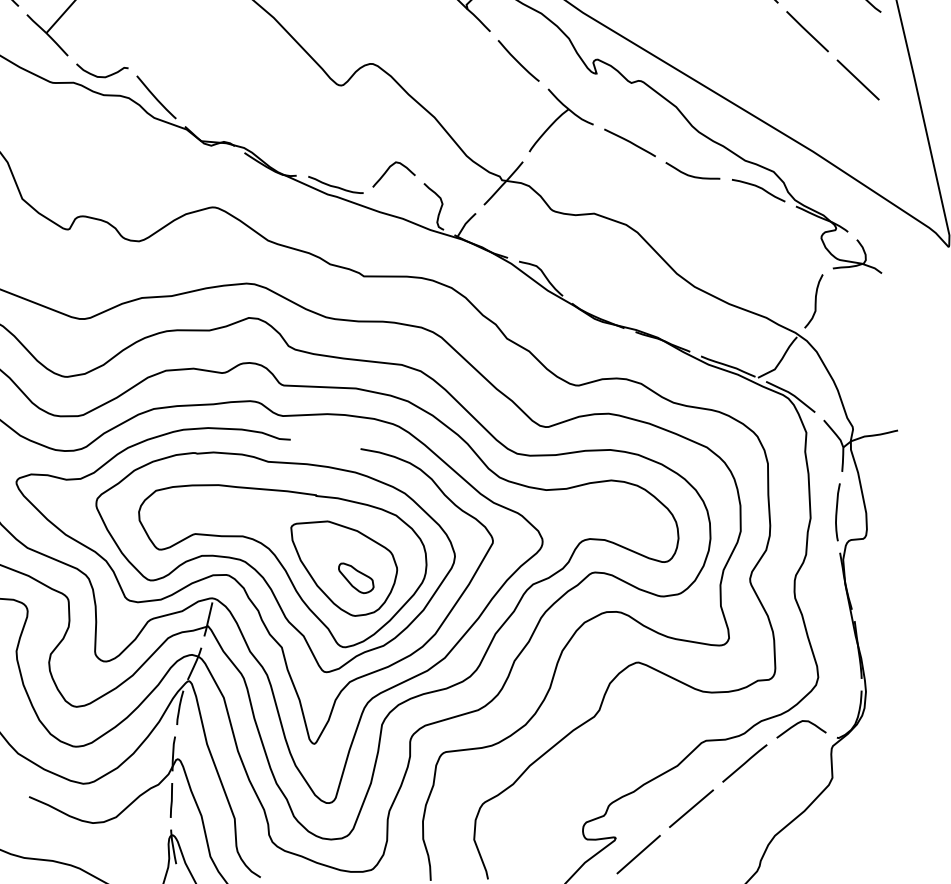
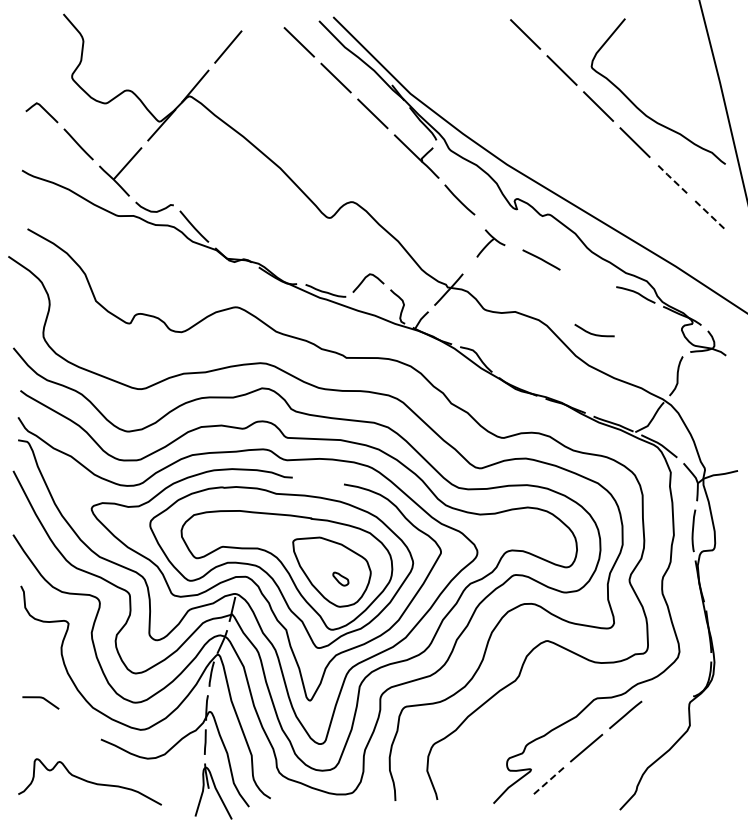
line: (807, 31) -> (671, 178), solid -> dashed
line: (857, 79) -> (708, 213), solid -> dashed
part: (560, 120) -> (490, 243), size x0.6
curve: (692, 174) -> (594, 333), moved
part: (355, 577) -> (340, 578), size x0.6
curve: (799, 724) -> (665, 686), removed
line: (638, 855) -> (547, 782), solid -> dashed

